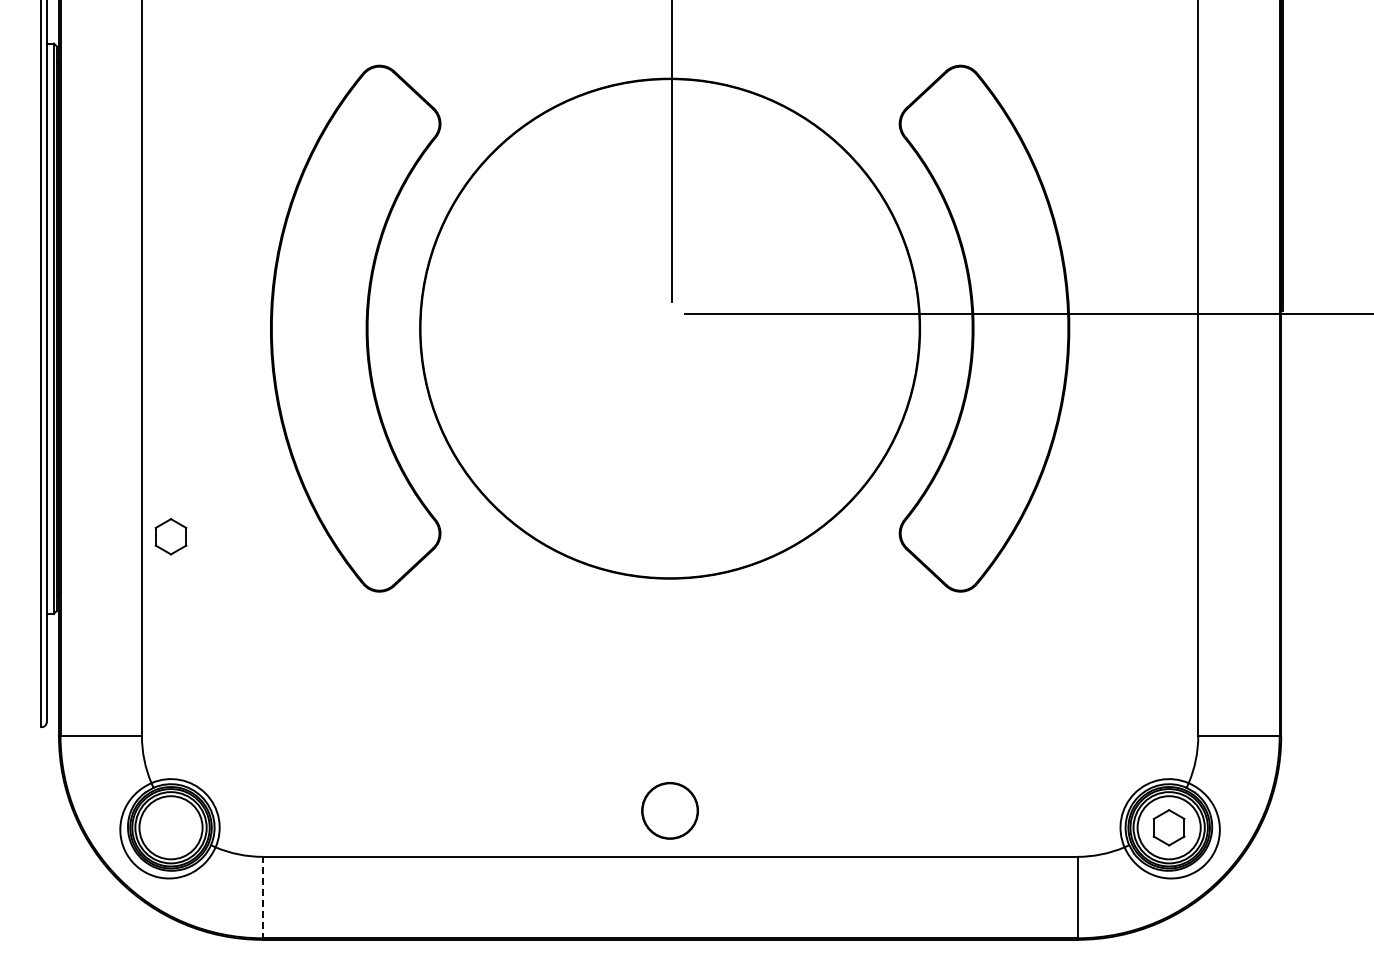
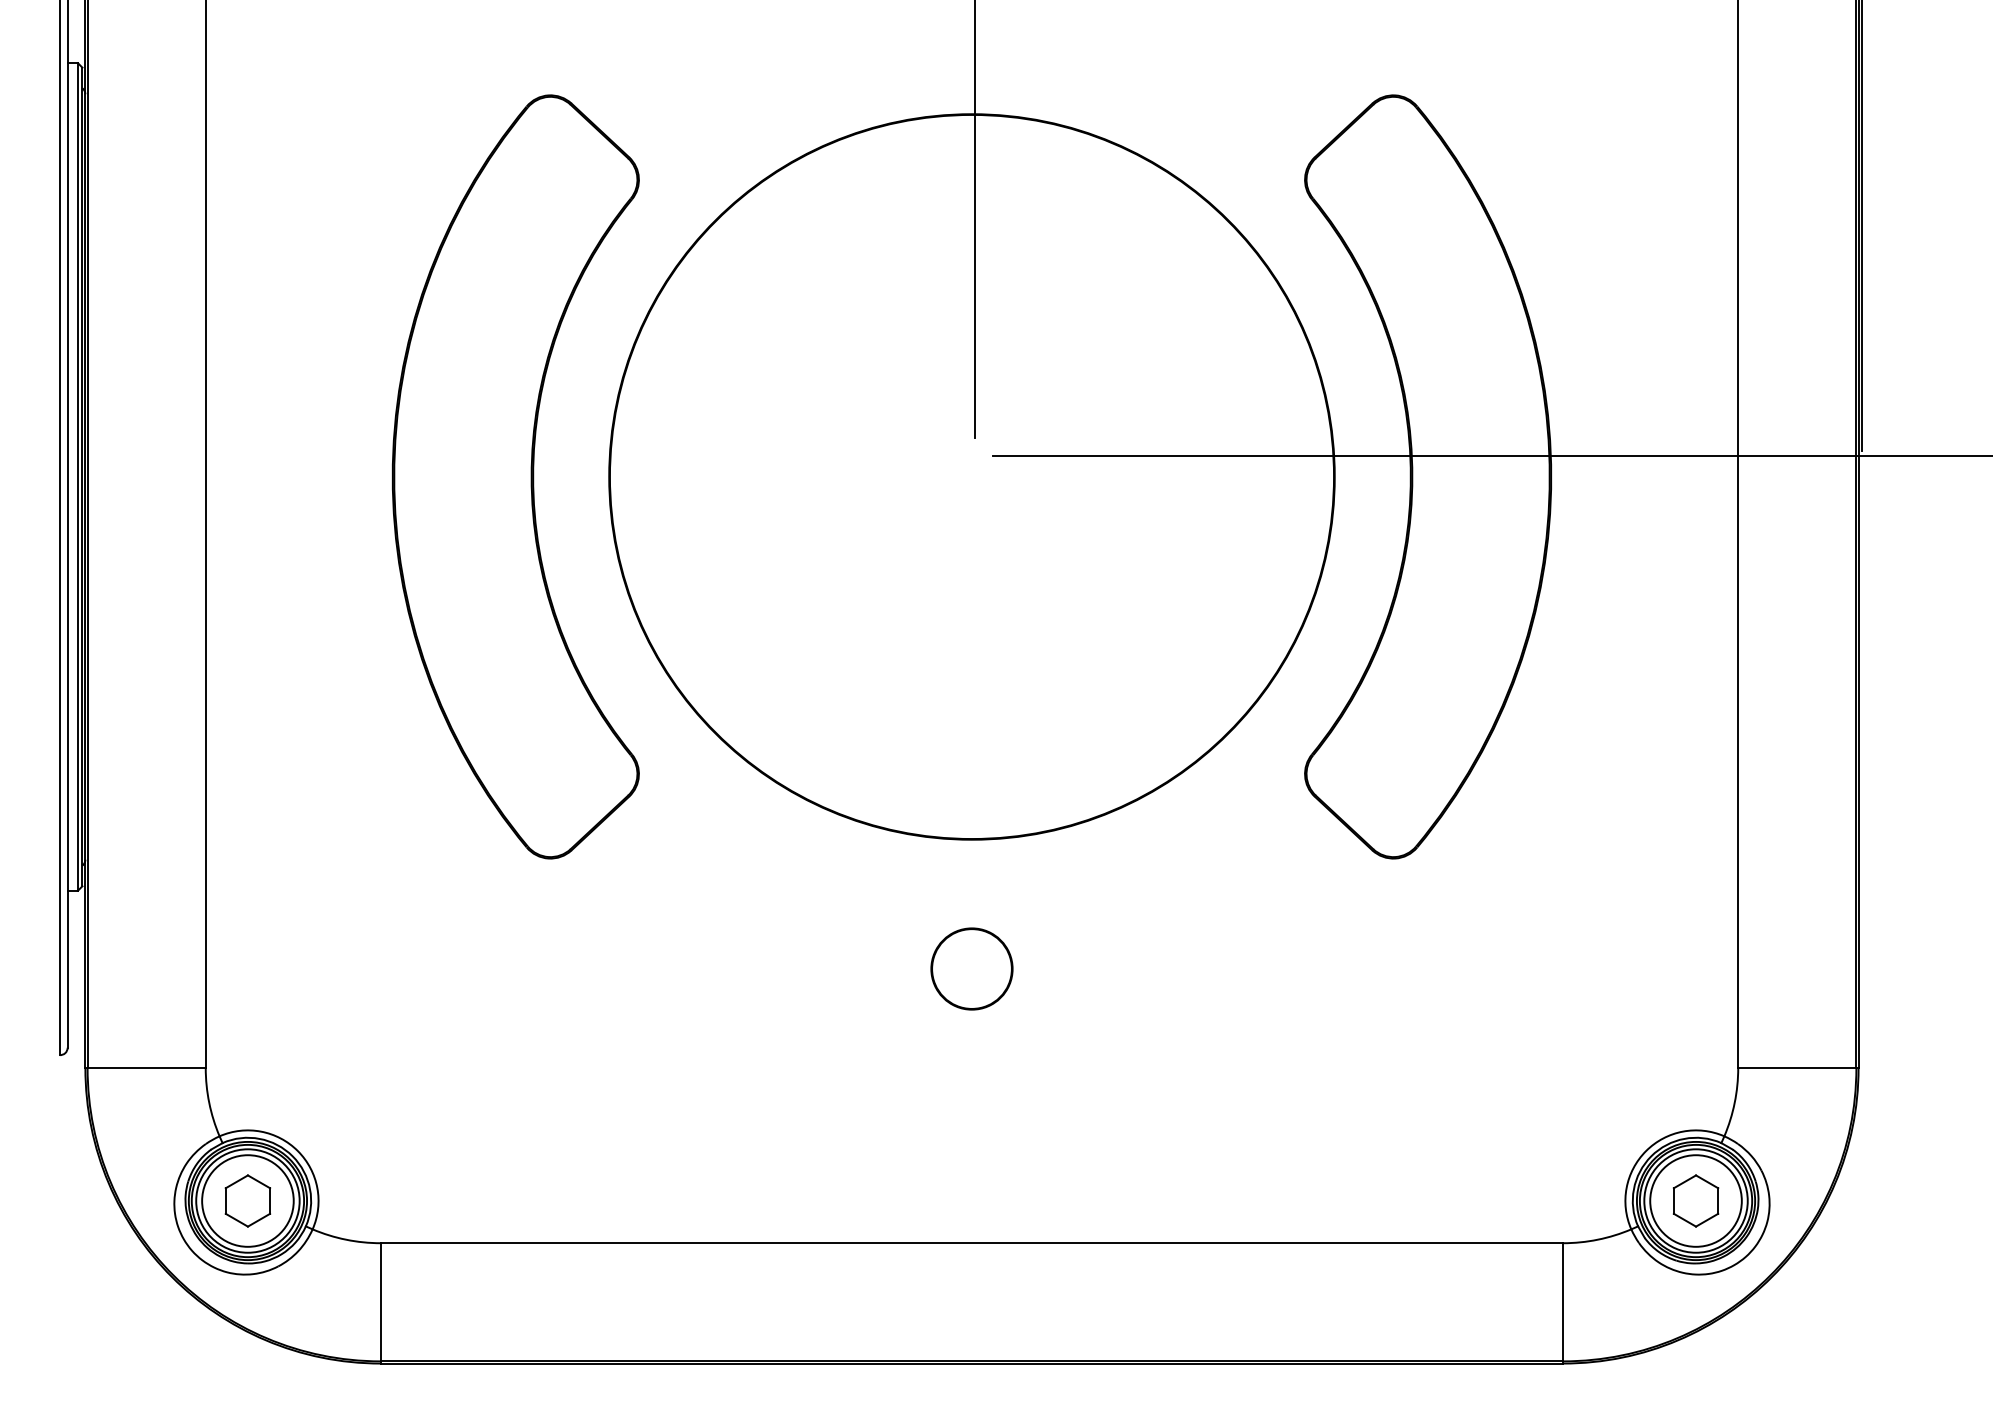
part: (170, 536) -> (247, 1200), moved
circle: (669, 810) -> (971, 968), moved
line: (262, 897) -> (380, 1302), dashed -> solid

